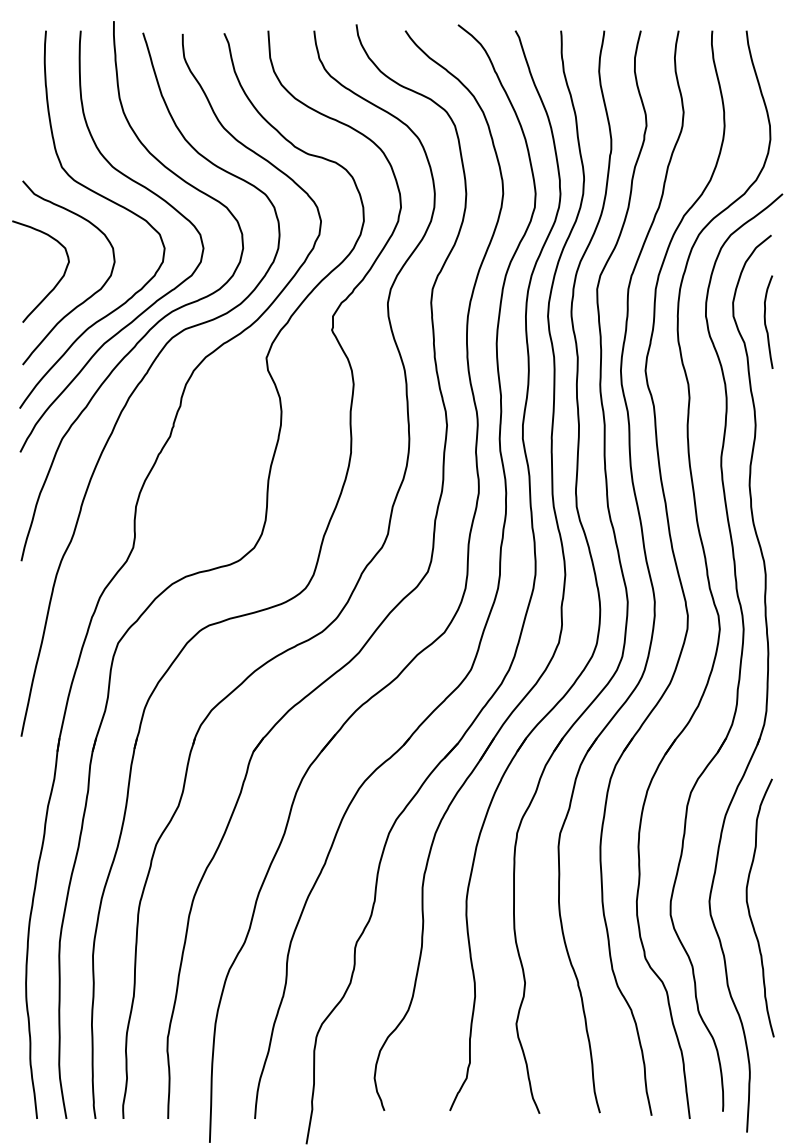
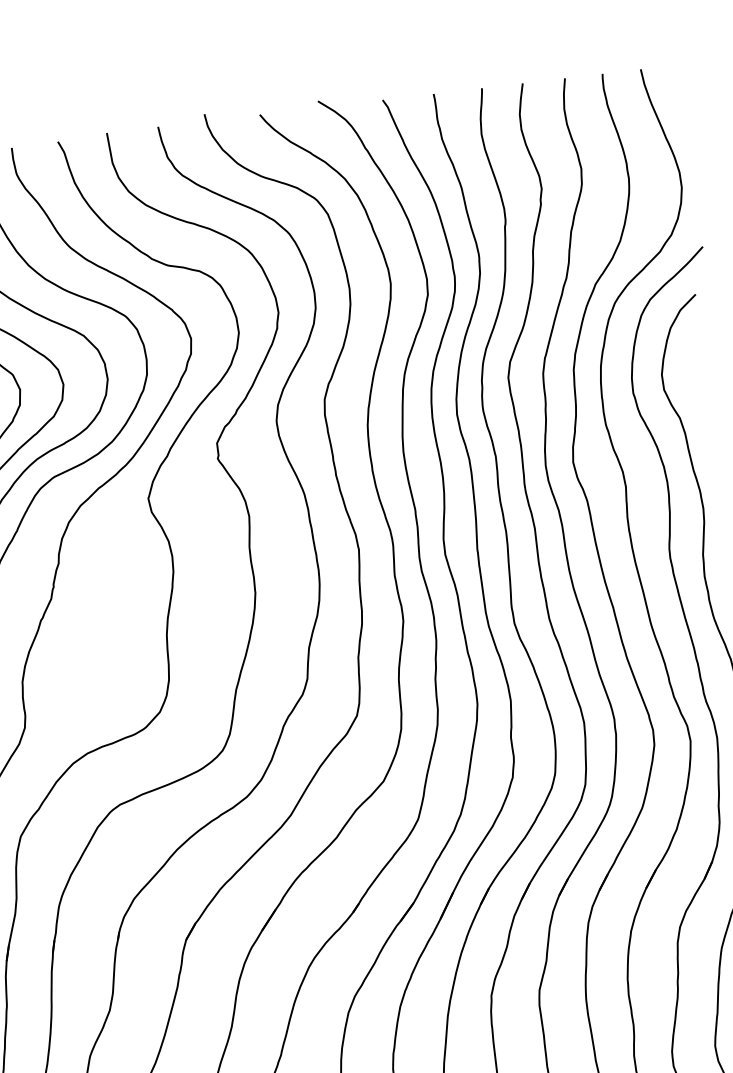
curve: (765, 321) -> (700, 391), removed

